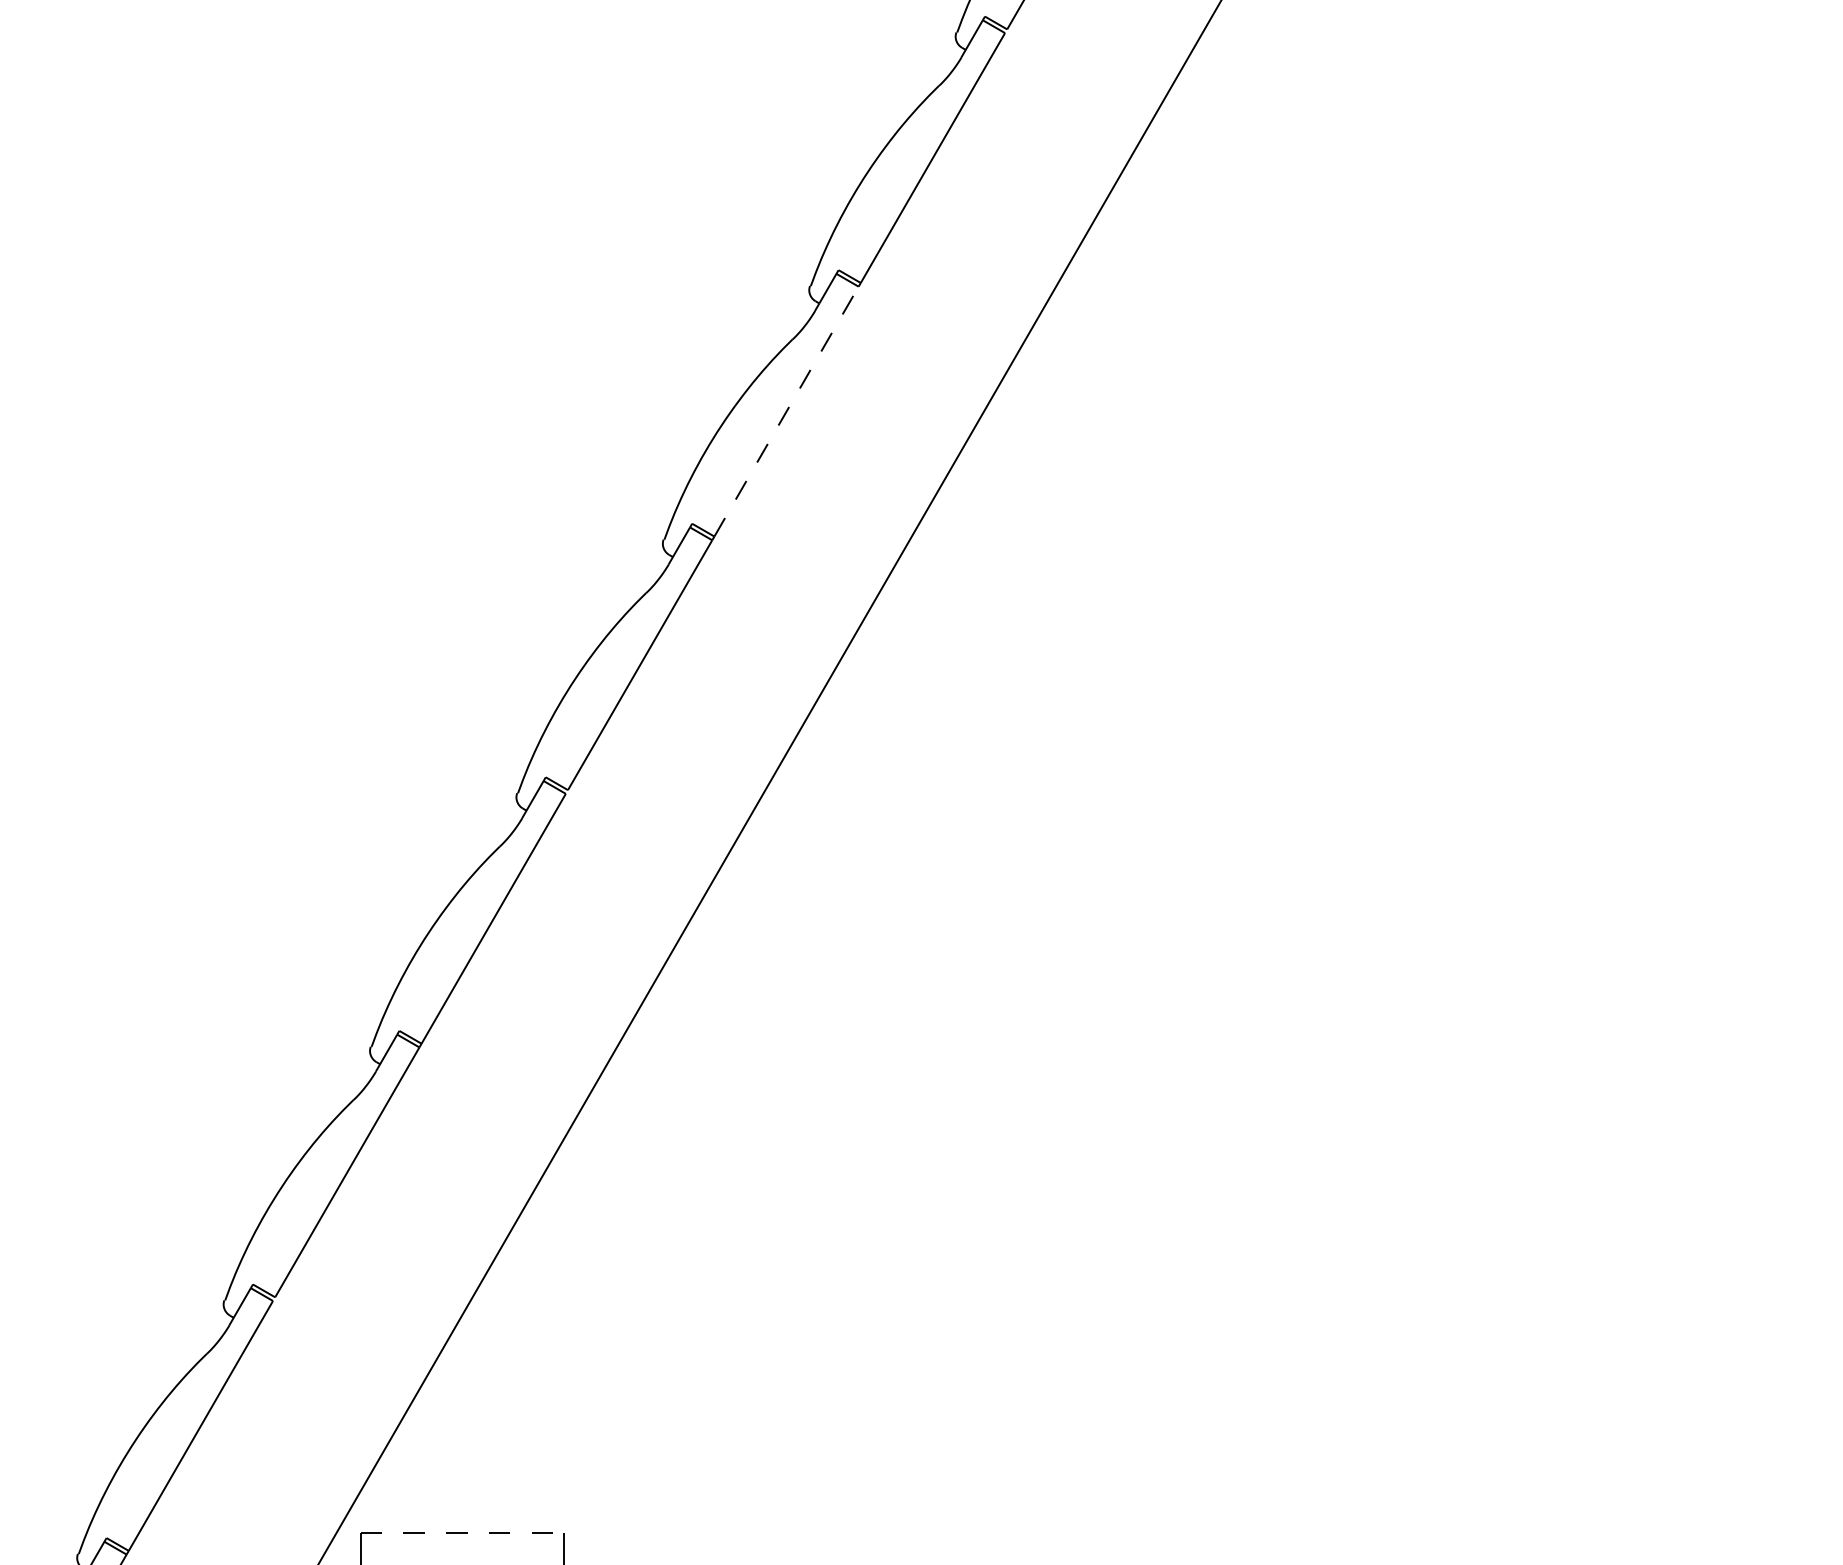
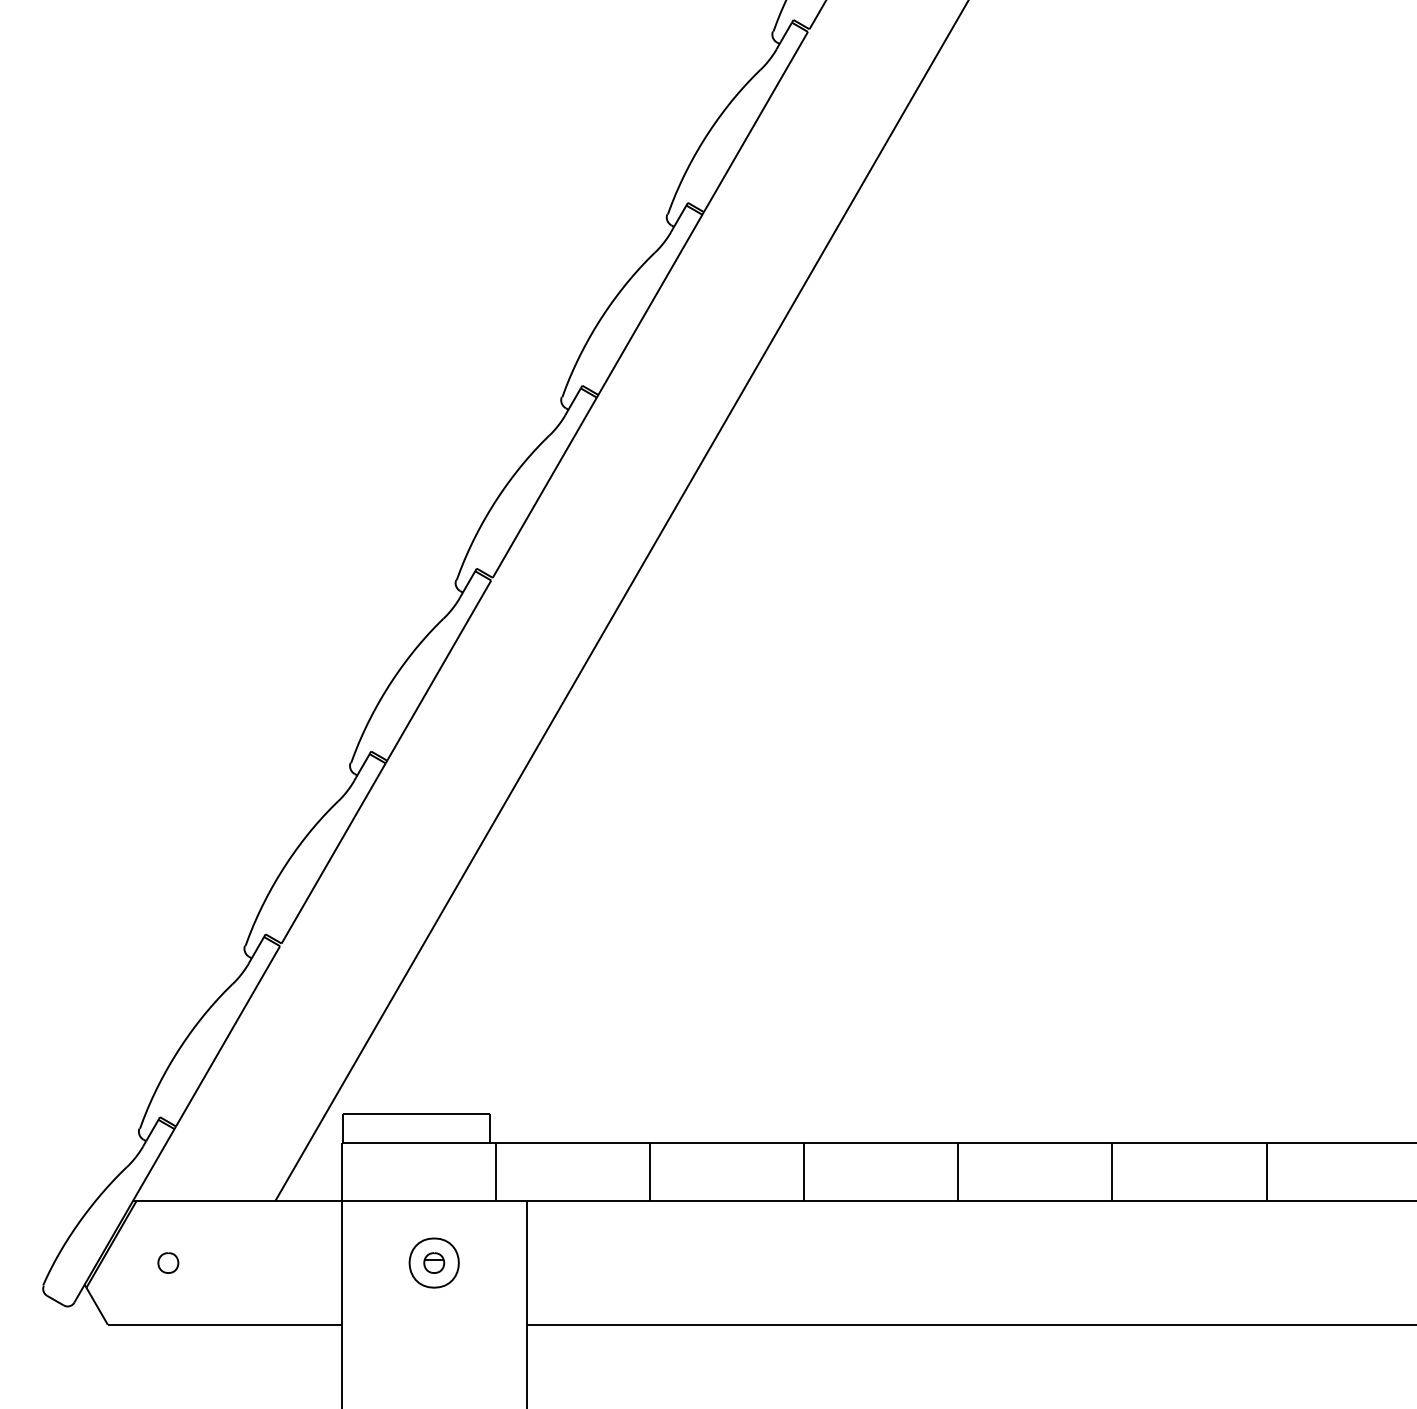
line: (786, 411) -> (650, 304), dashed -> solid
line: (463, 1532) -> (417, 1113), dashed -> solid

